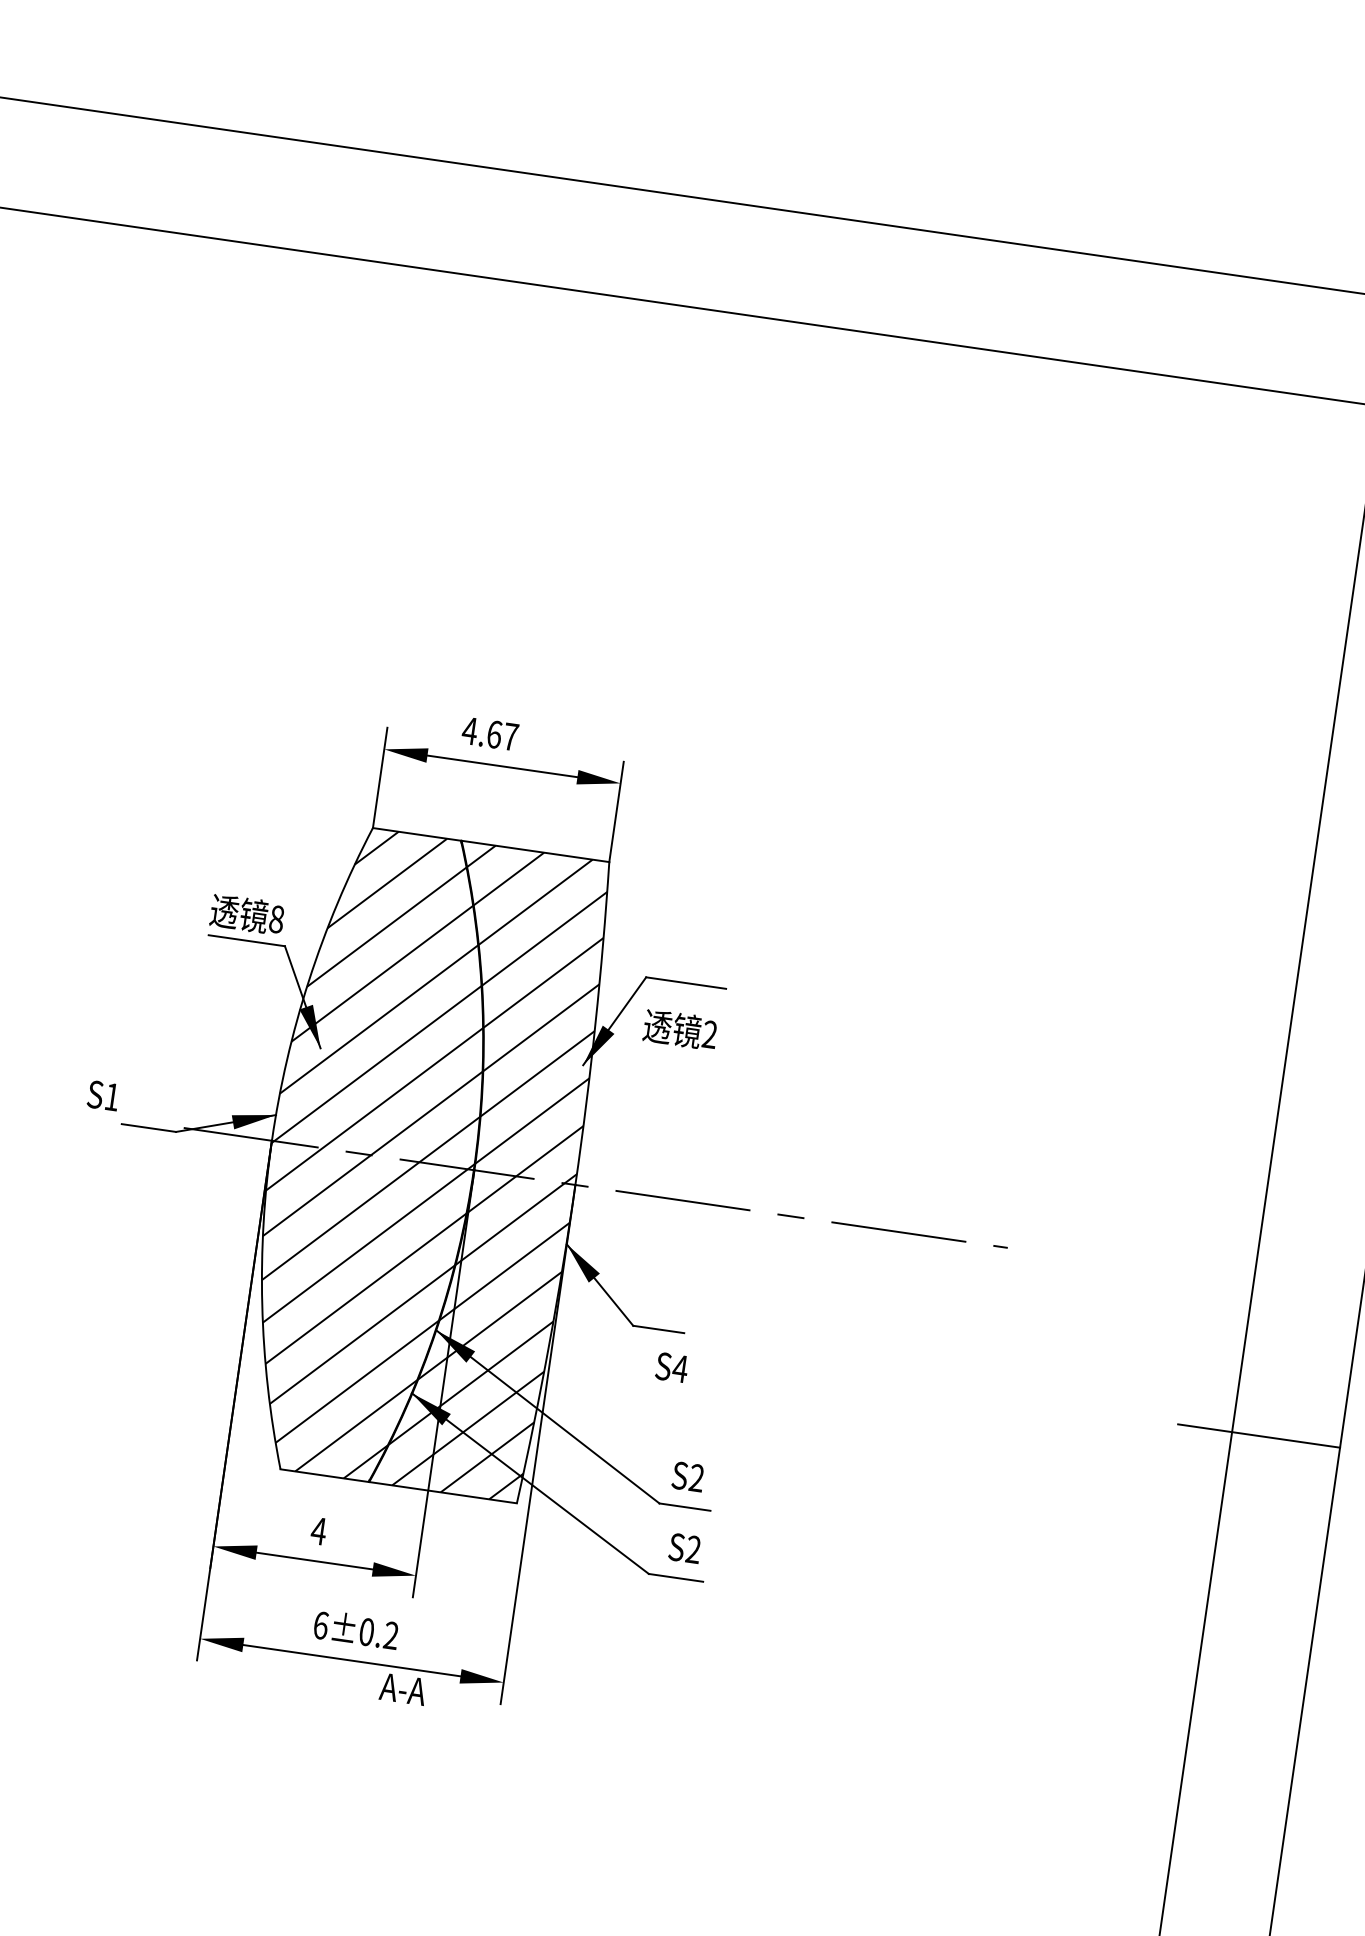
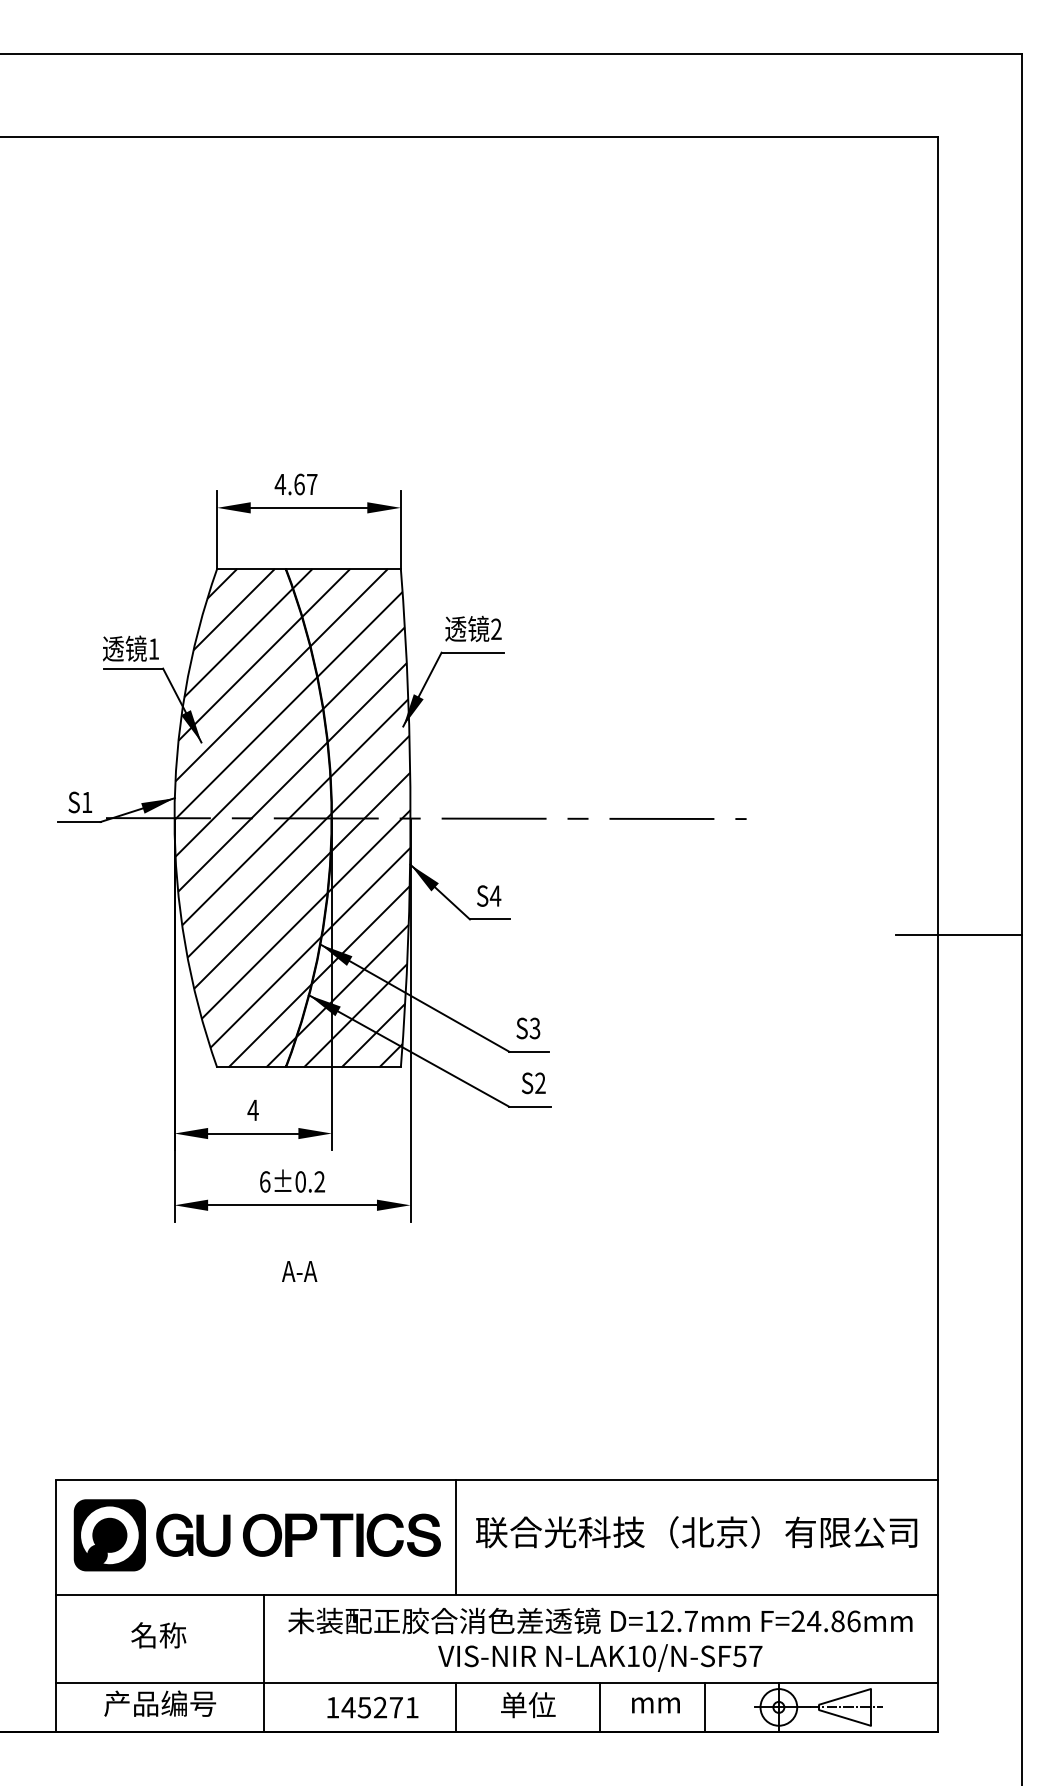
text: (276, 918) -> (153, 648), 8 -> 1
text: (680, 1029) -> (473, 628), moved
text: (103, 1095) -> (80, 802), moved
text: (672, 1367) -> (489, 895), moved
text: (696, 1478) -> (534, 1028), S2 -> S3
text: (402, 1689) -> (299, 1271), moved

